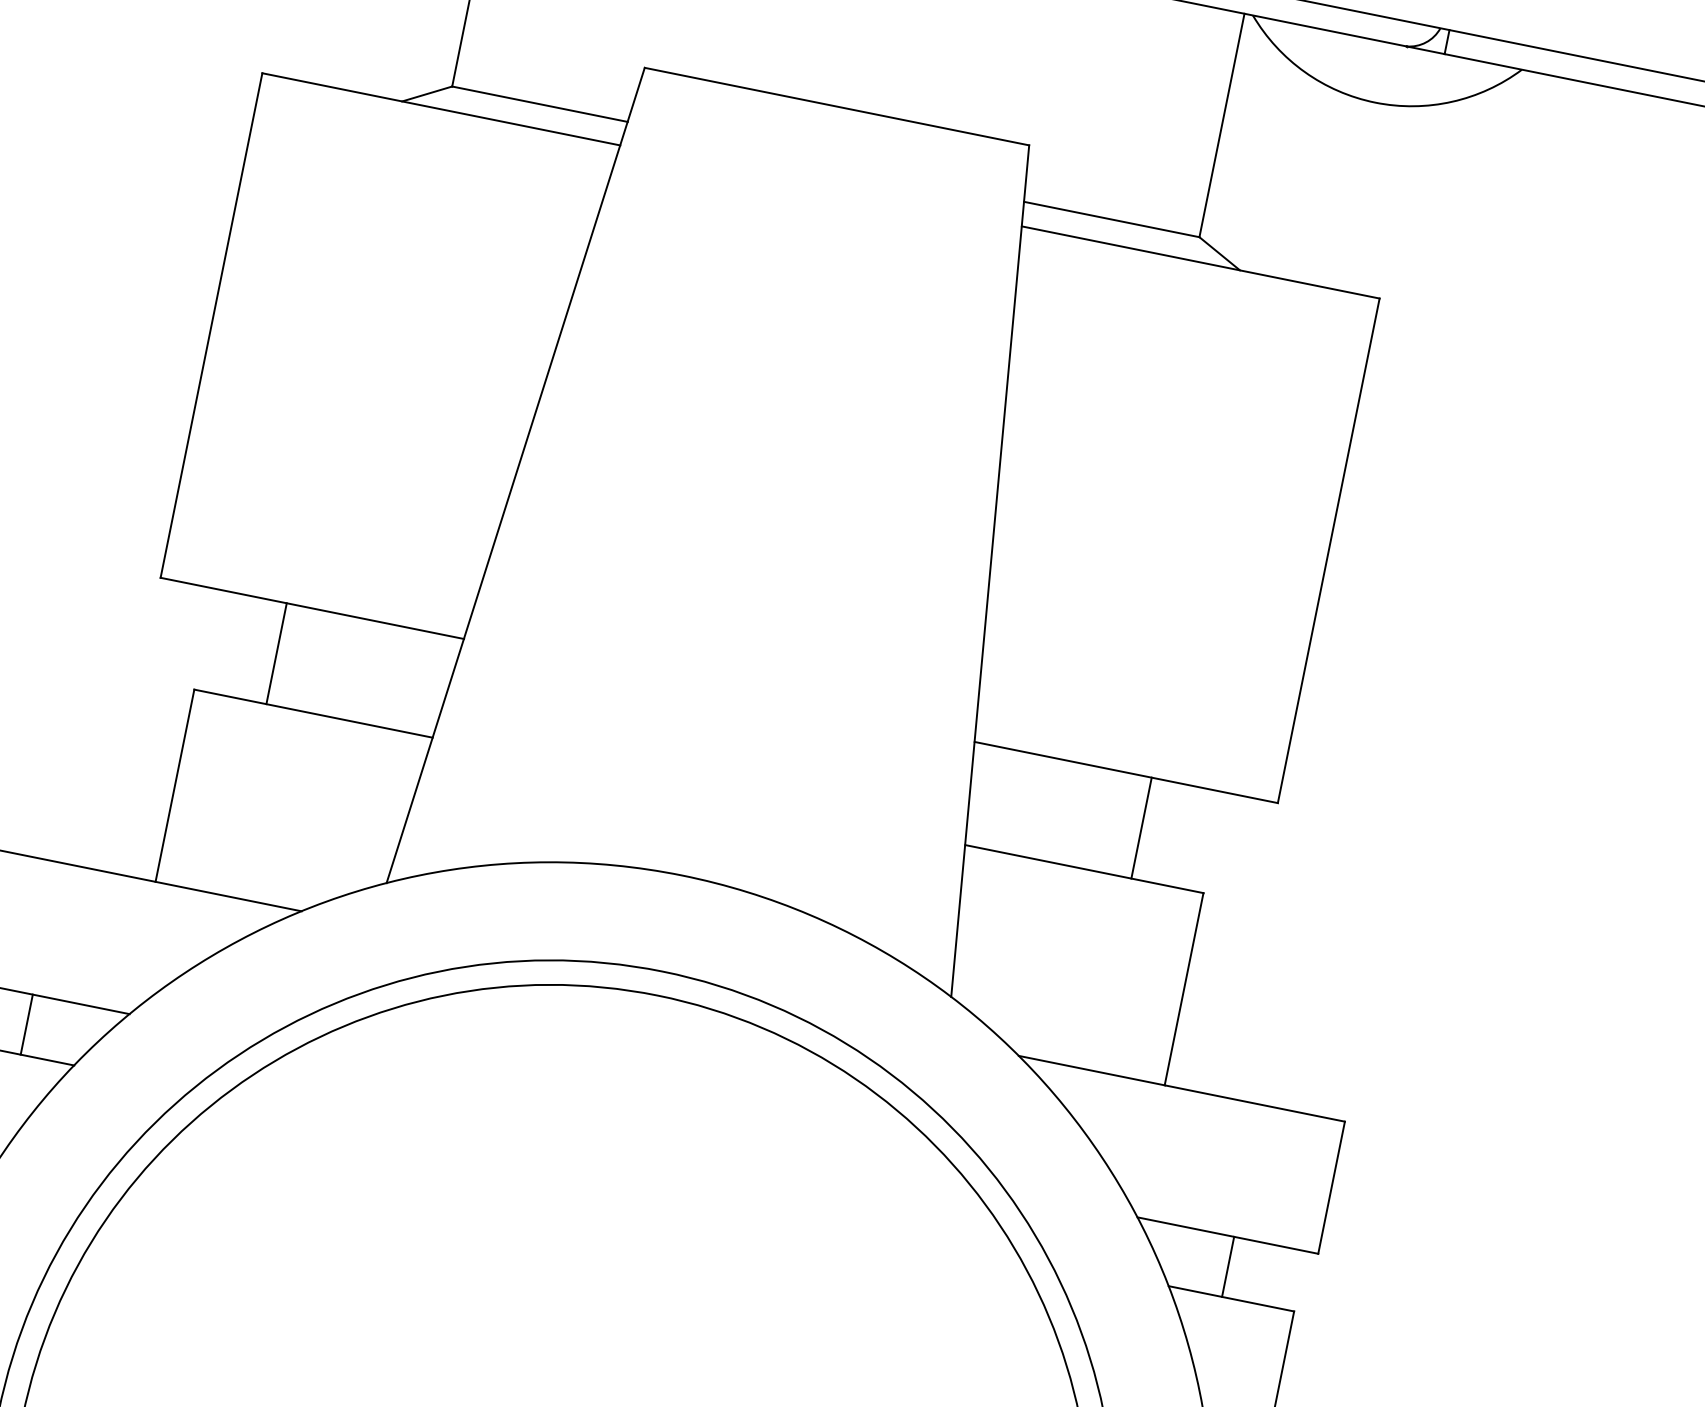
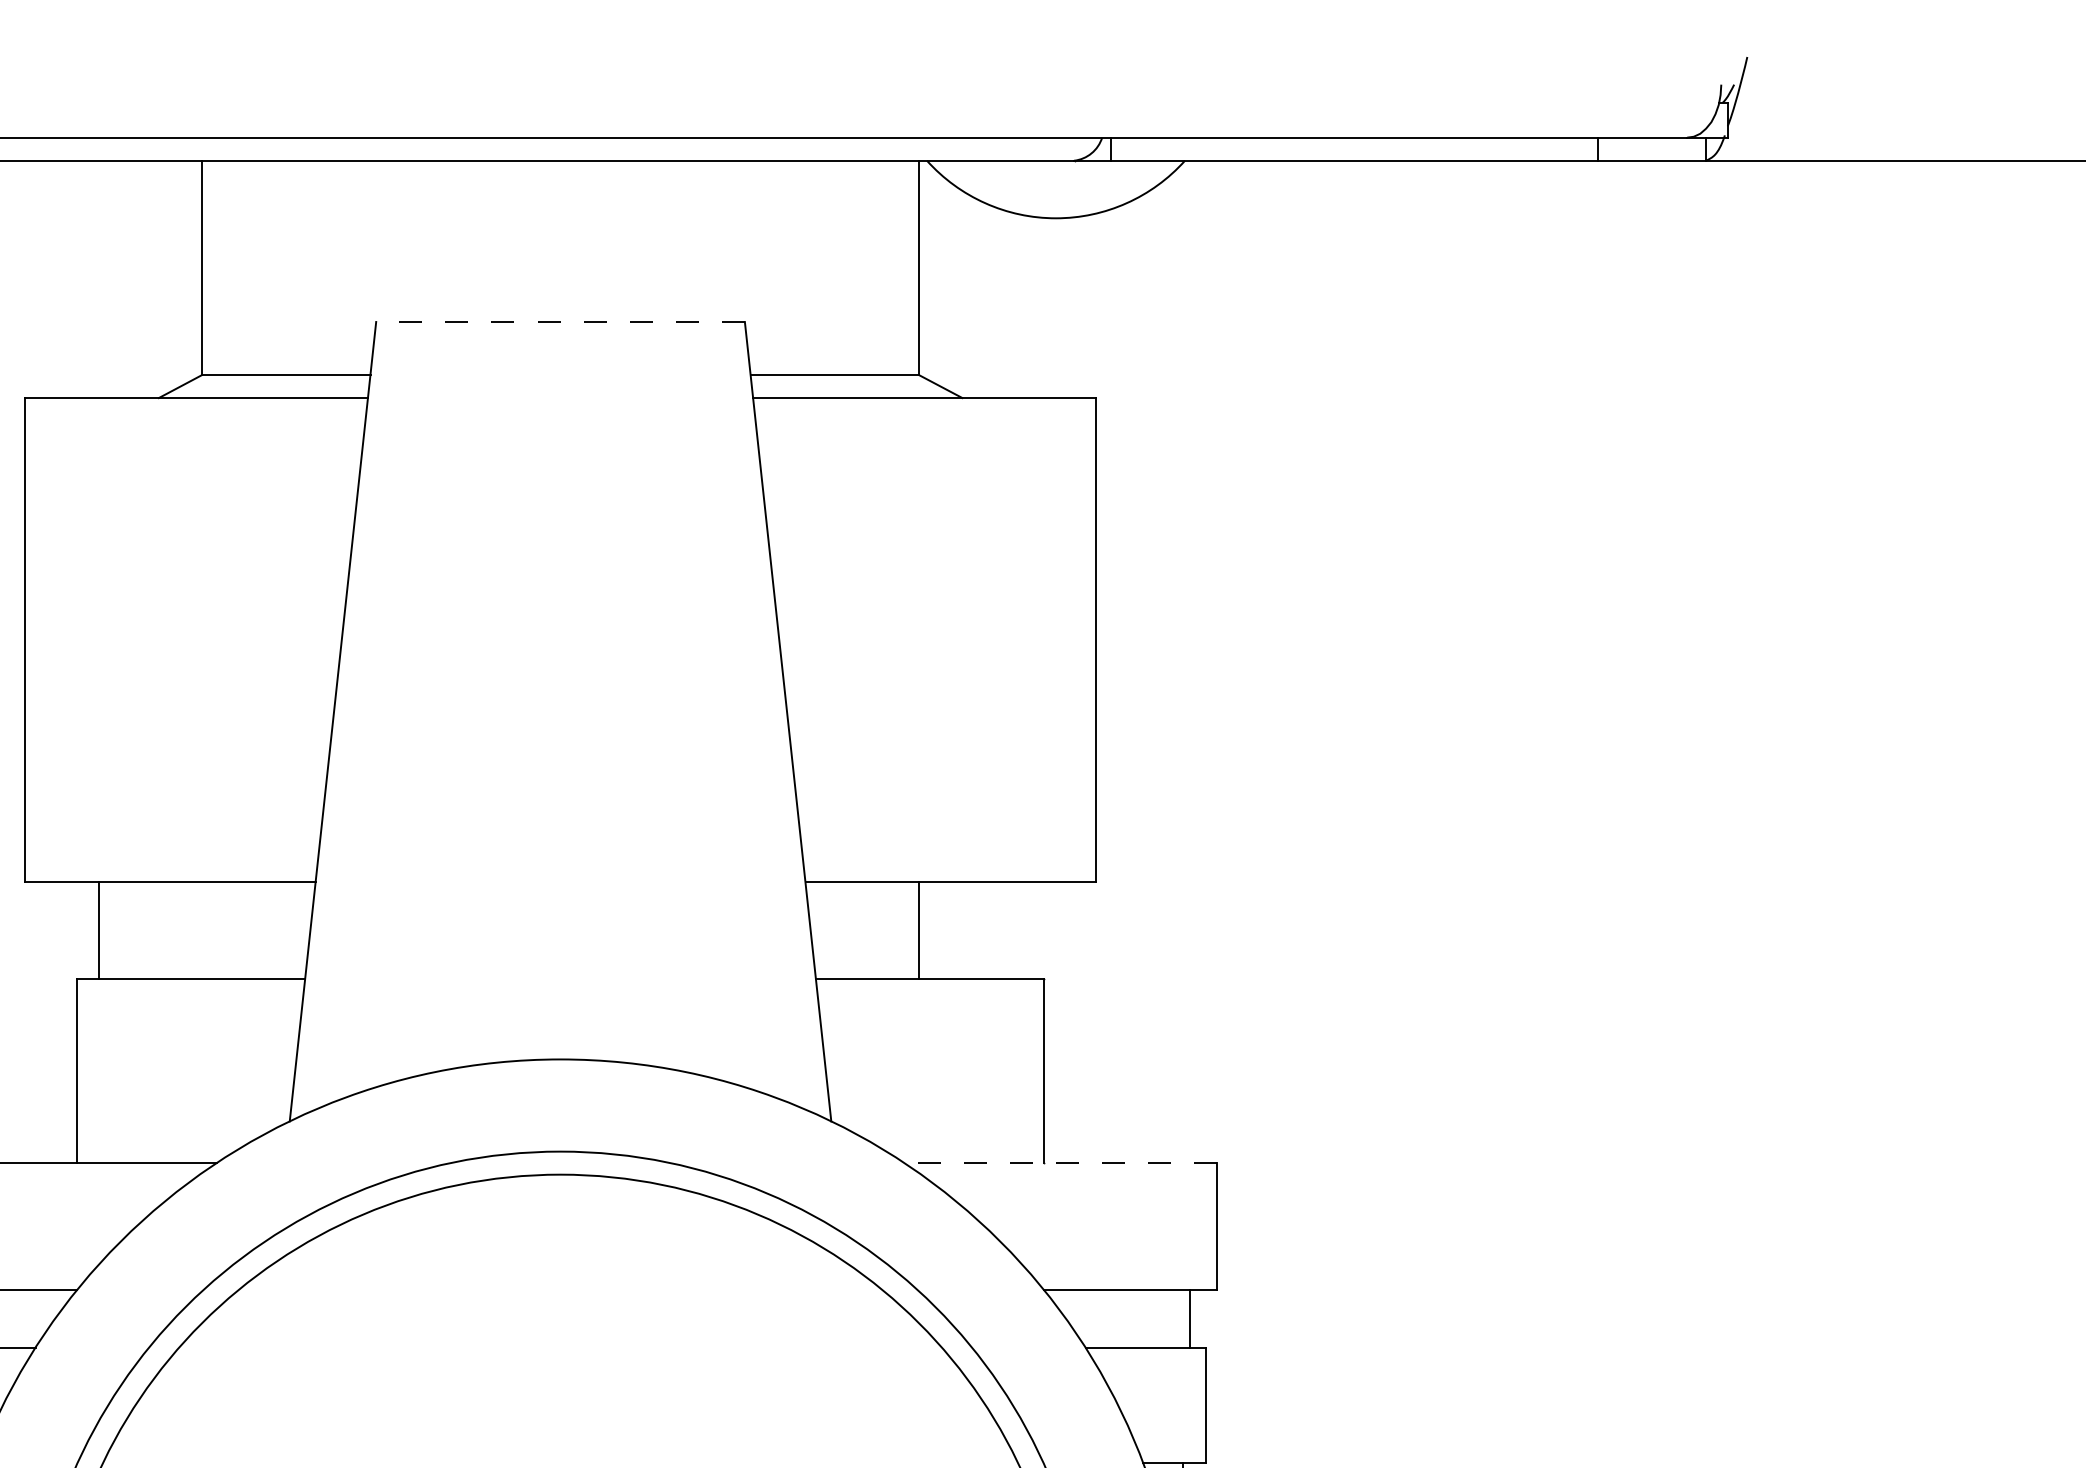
line: (836, 107) -> (560, 322), solid -> dashed
line: (276, 653) -> (98, 930), moved
line: (1141, 828) -> (919, 930), moved
line: (1181, 1089) -> (1060, 1163), solid -> dashed
line: (1227, 1266) -> (1189, 1318), moved

